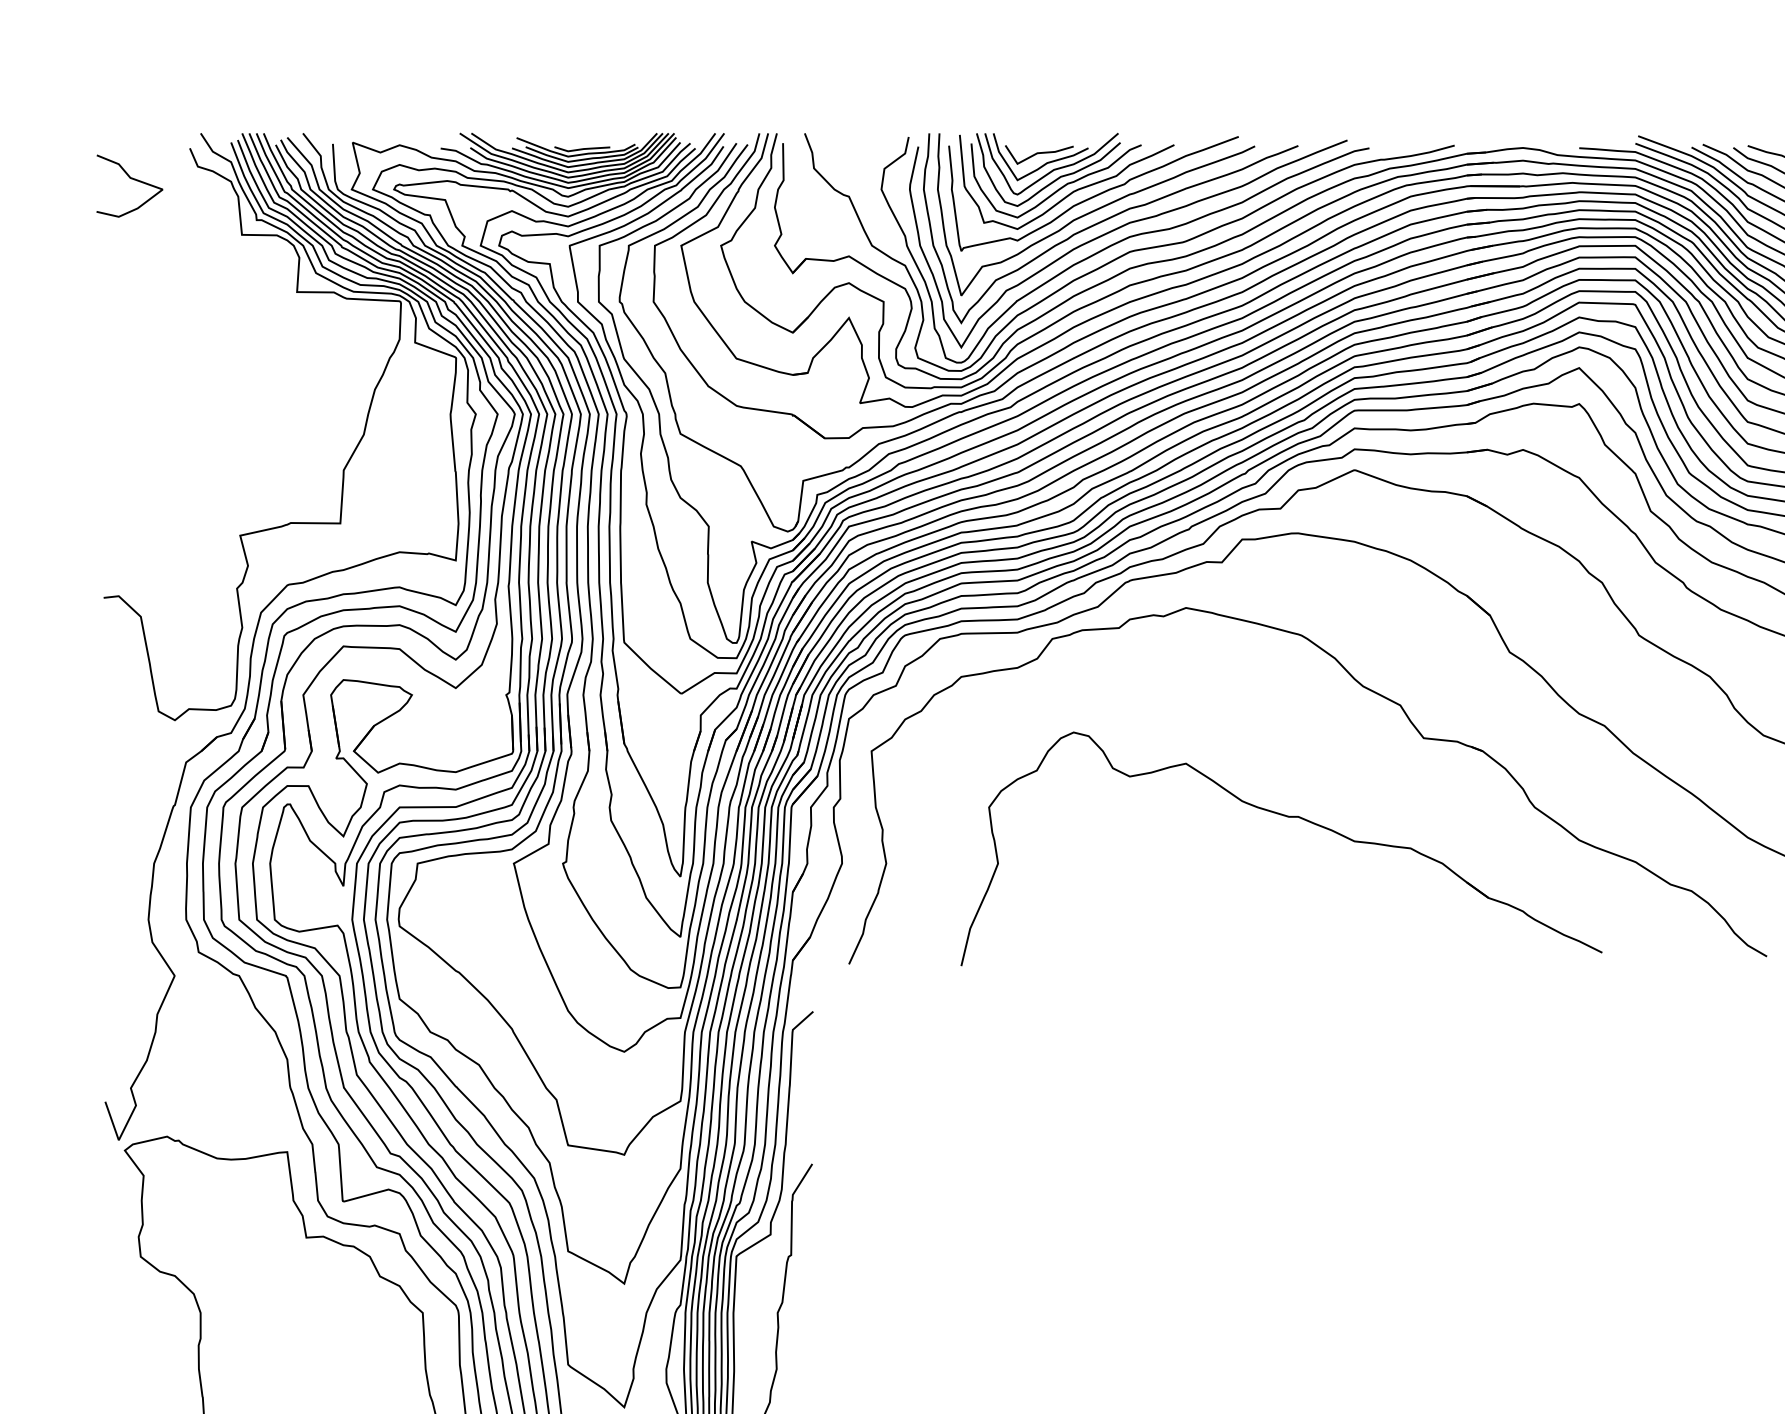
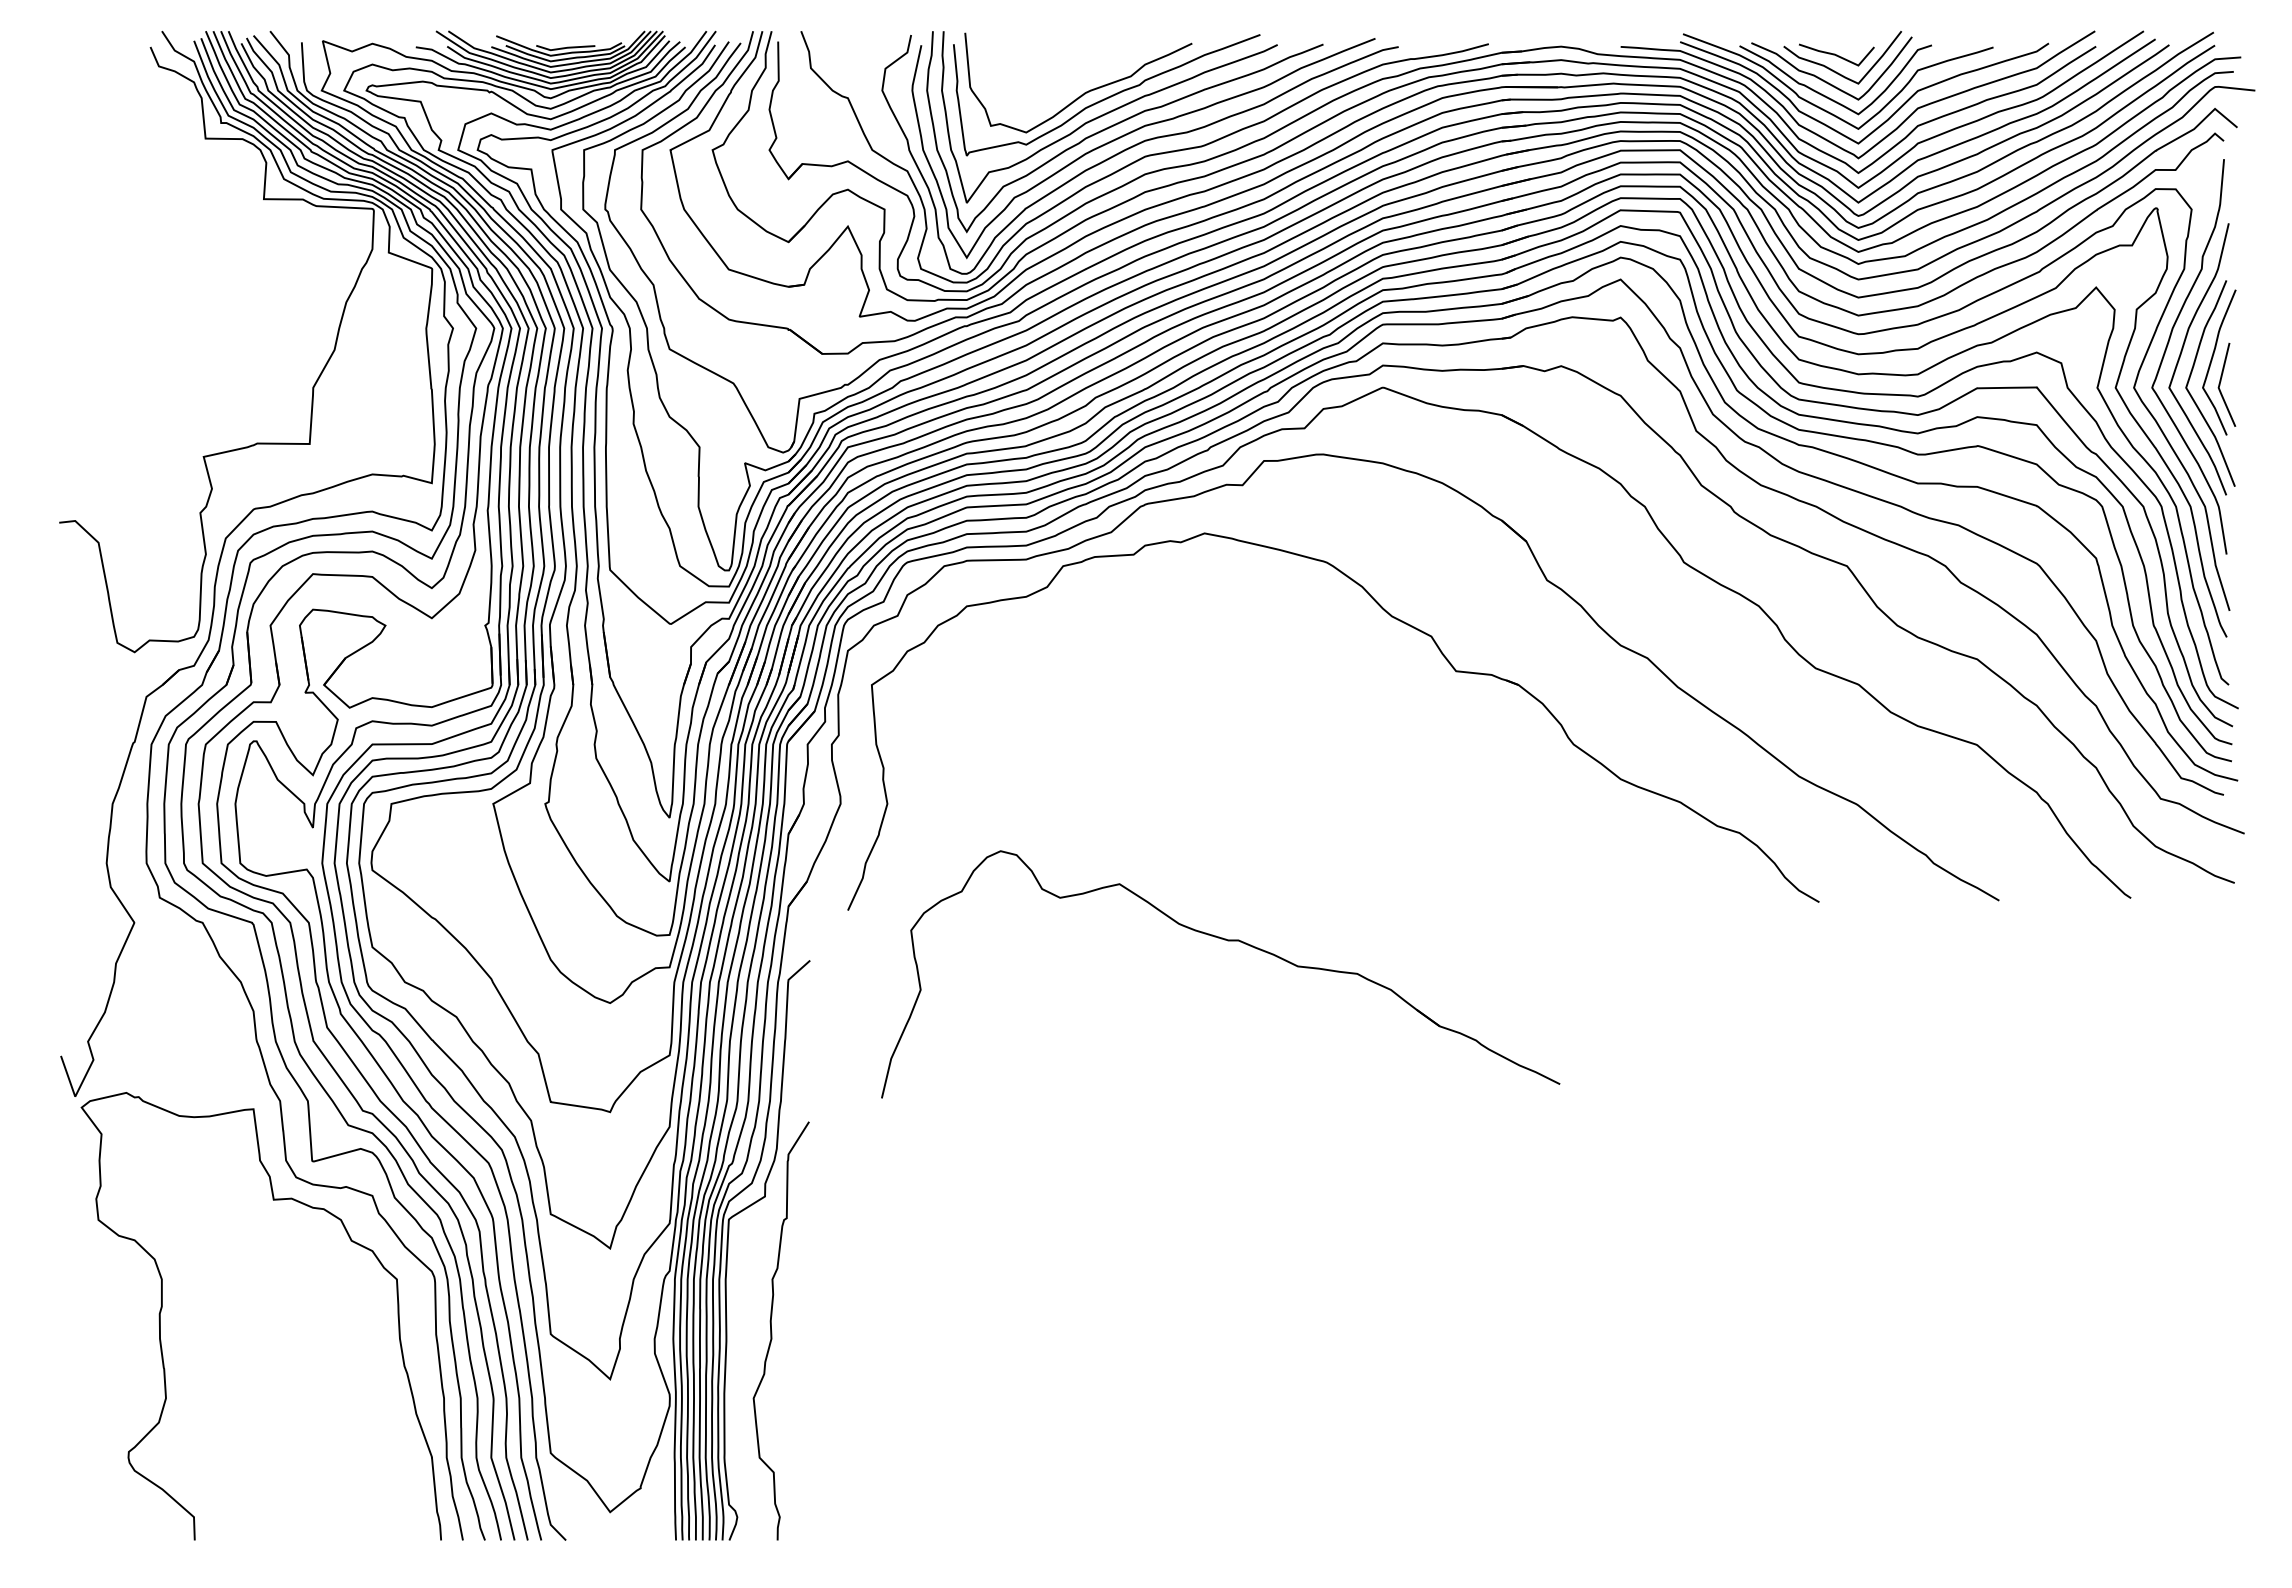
part: (1055, 175) -> (1066, 75), removed
curve: (130, 179) -> (87, 79), removed
part: (1288, 817) -> (1227, 941), moved

